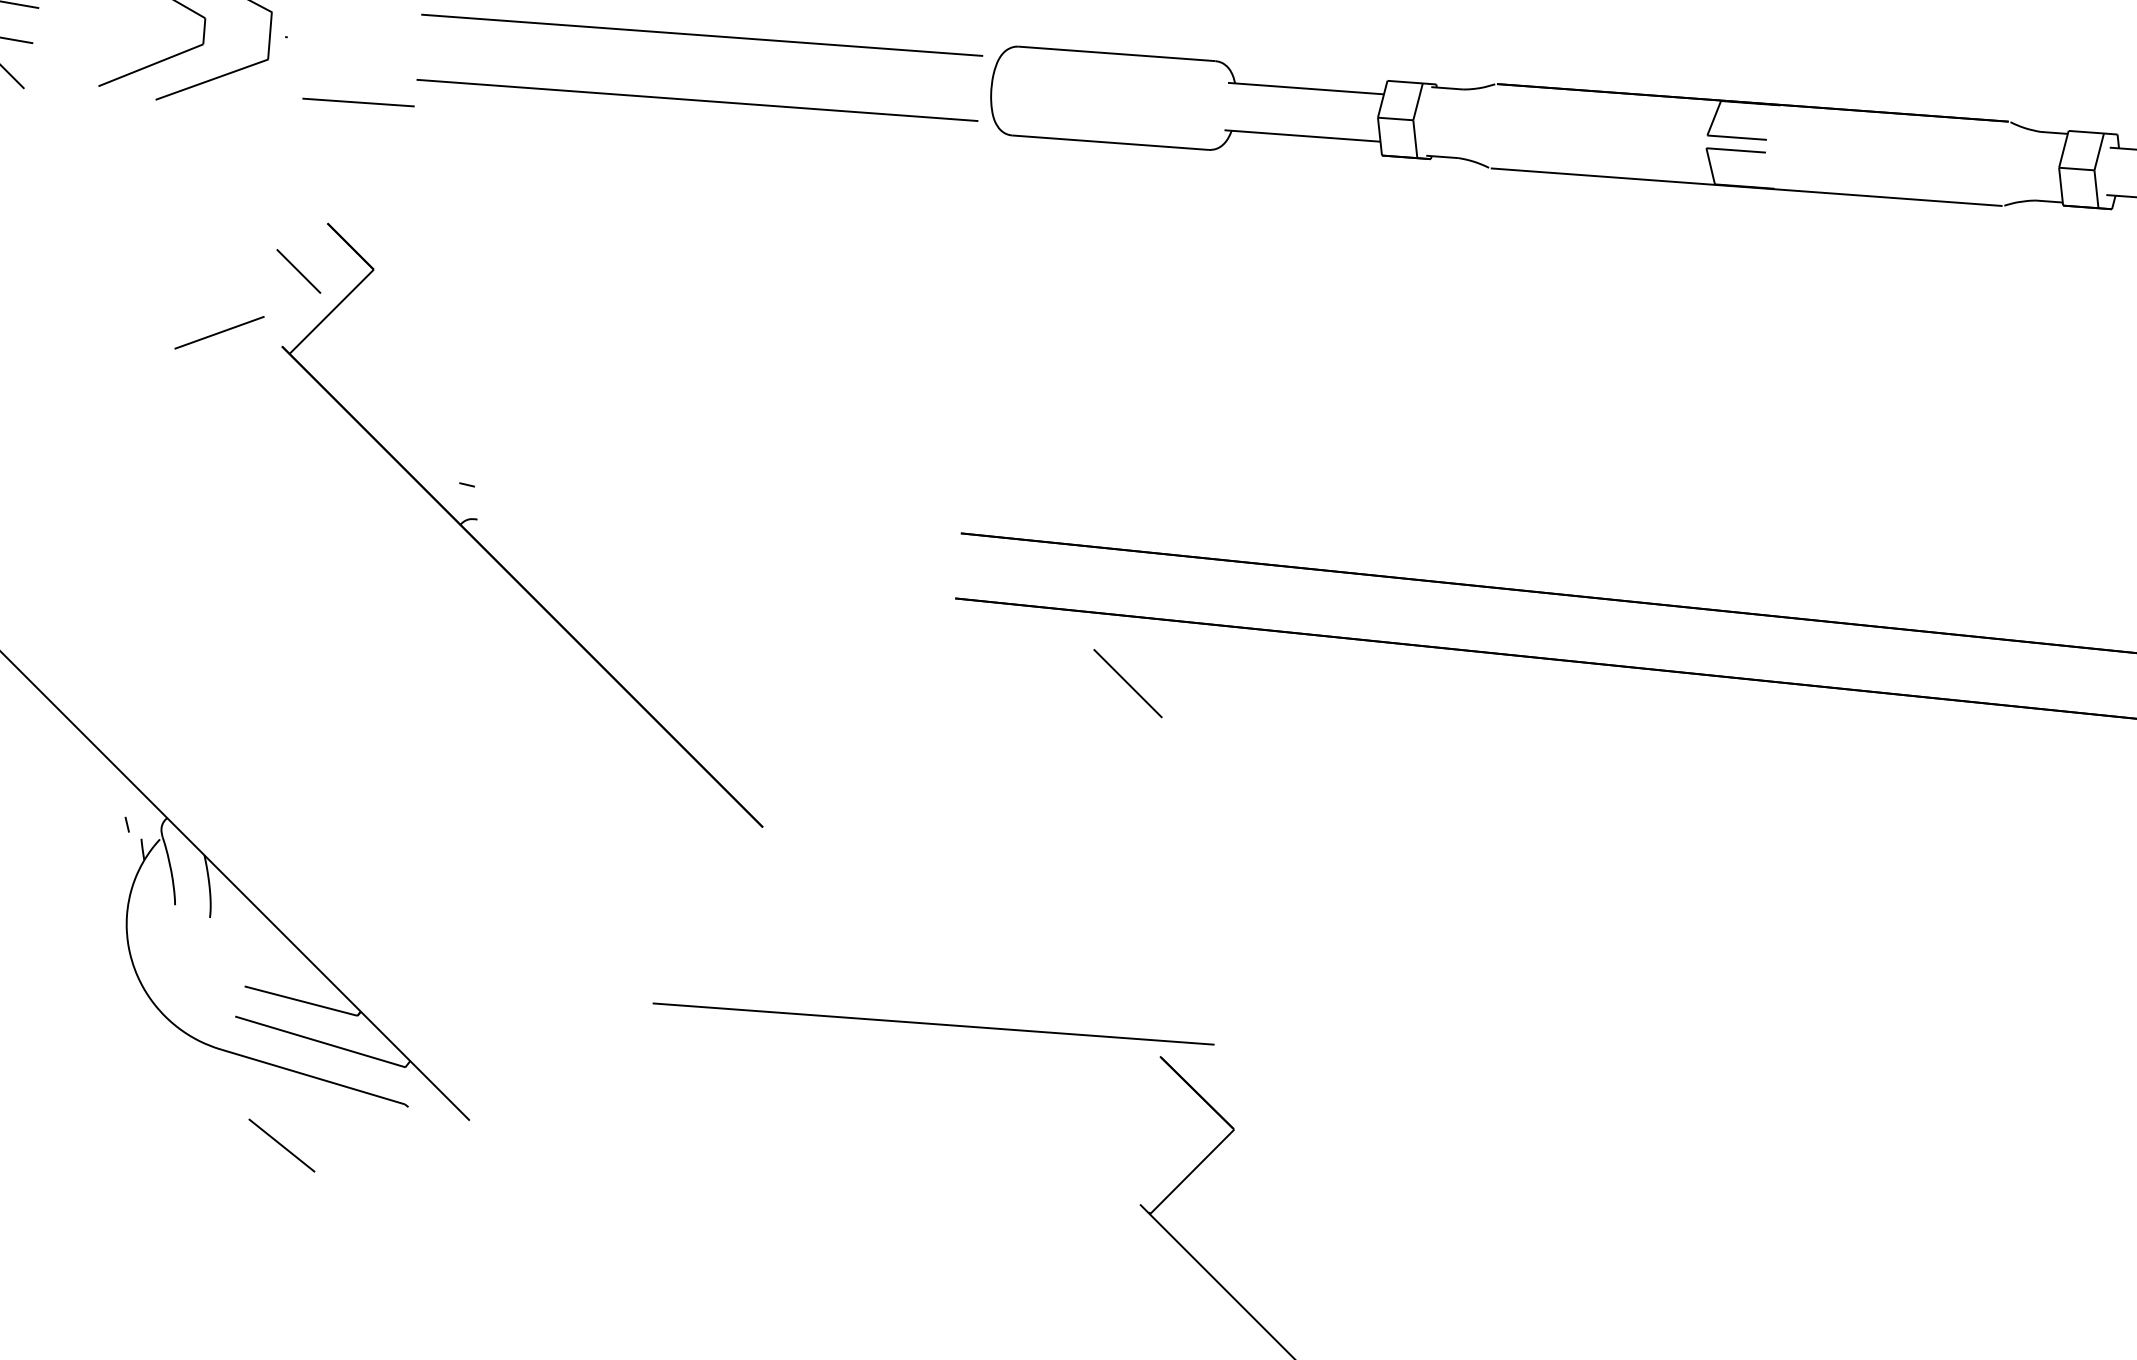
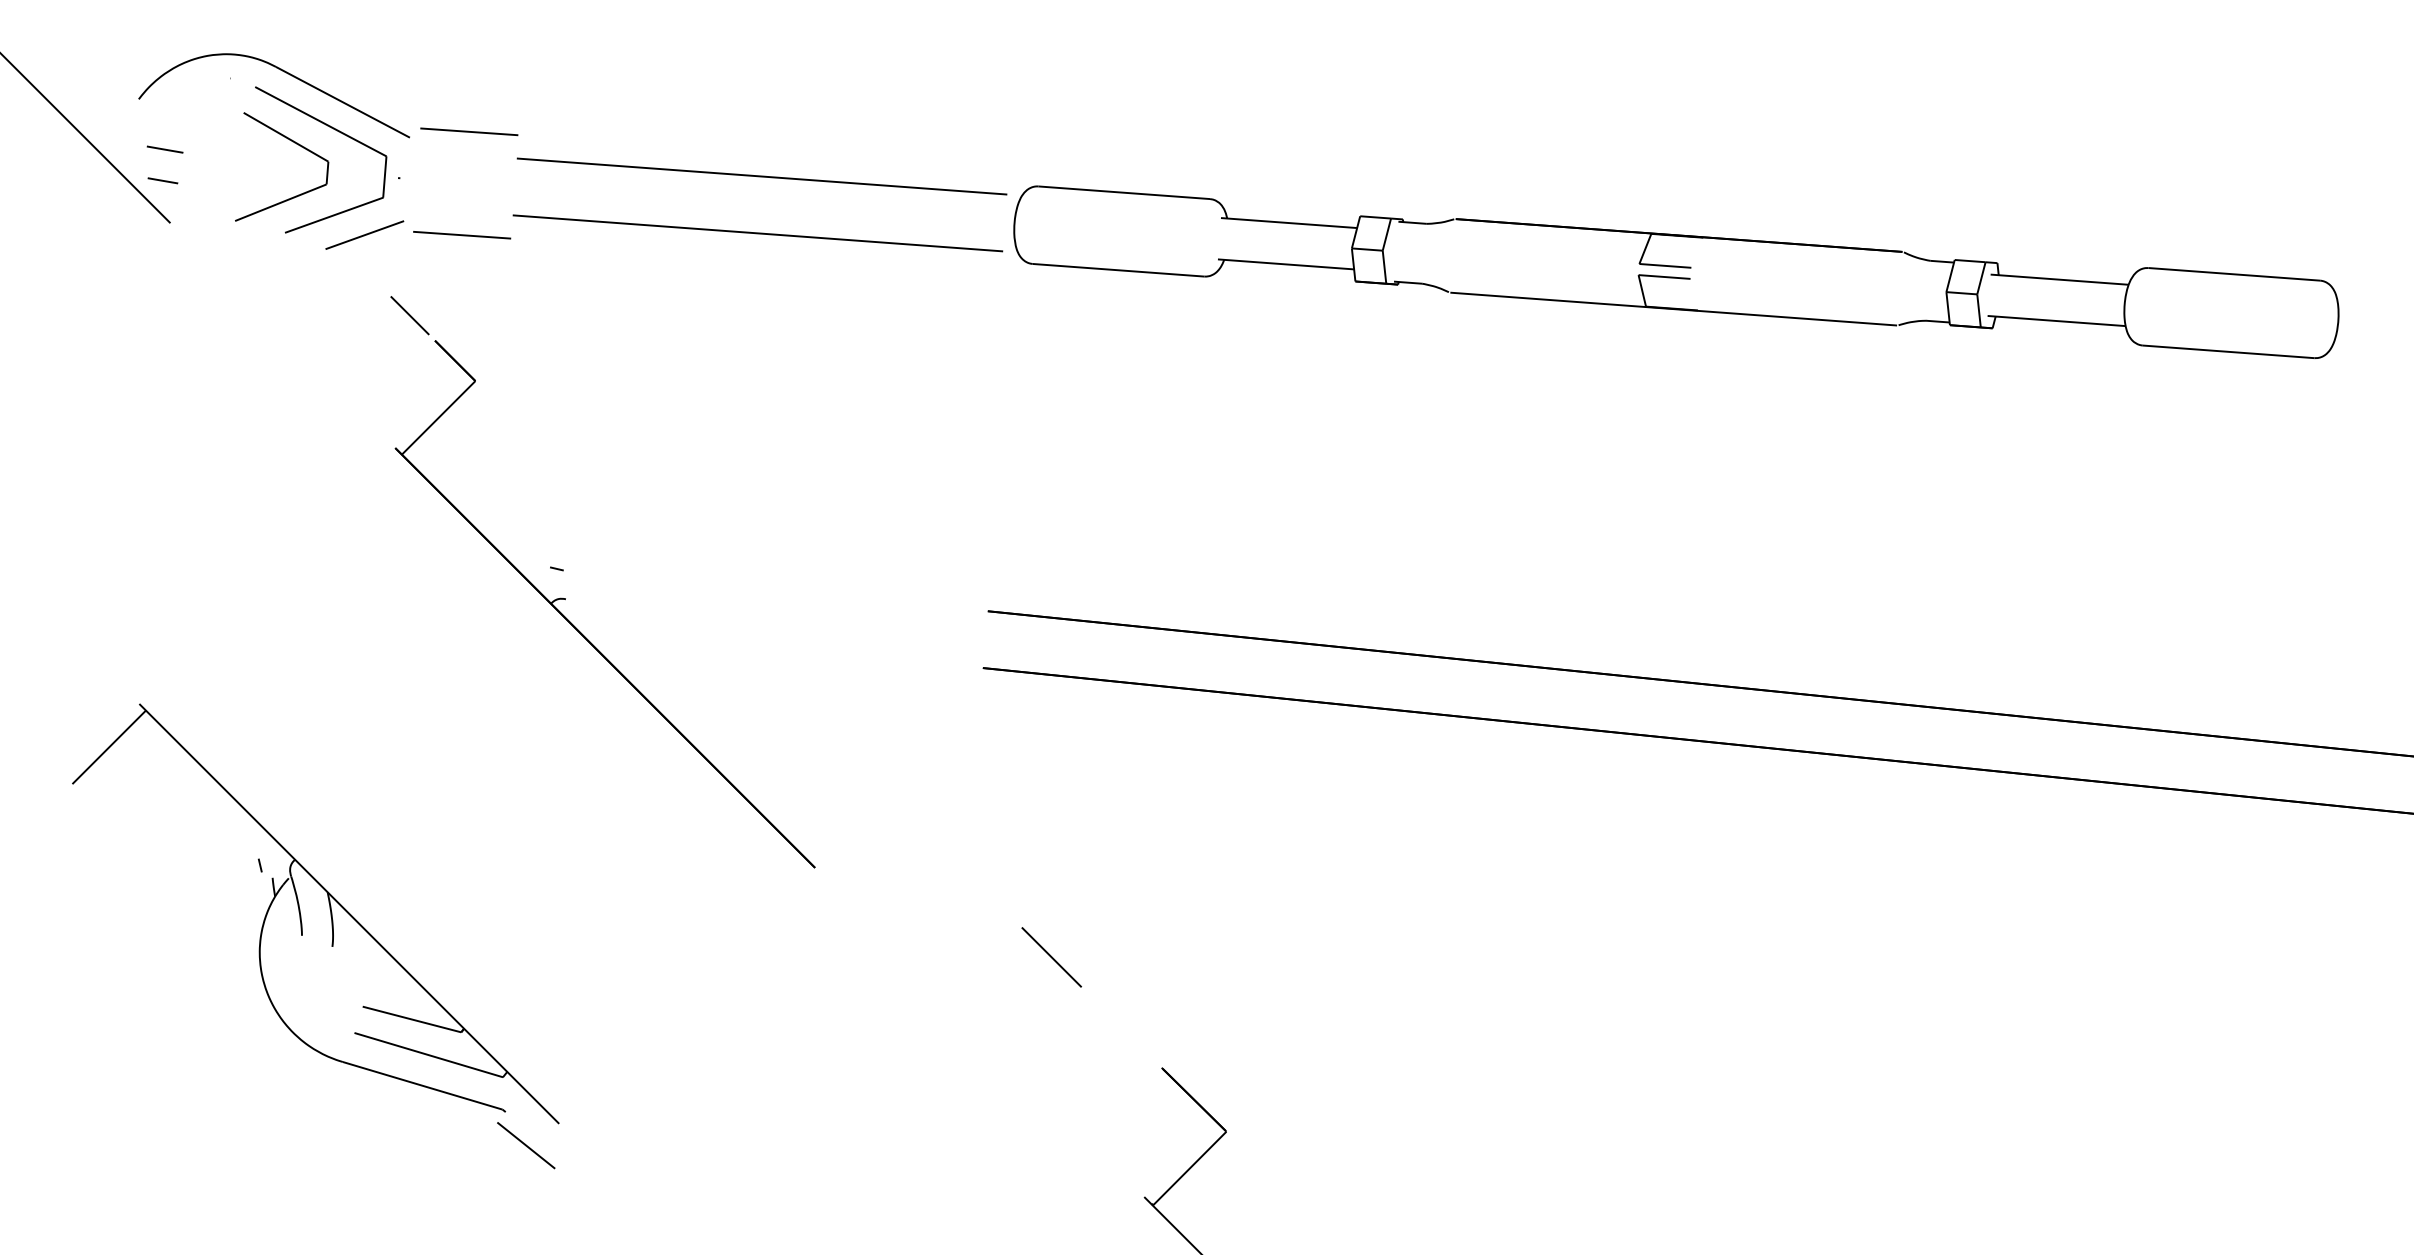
line: (298, 271) -> (409, 315), moved
line: (219, 332) -> (364, 234), moved
line: (1127, 683) -> (1051, 957), moved
line: (932, 1024) -> (963, 1039), removed
line: (282, 1145) -> (526, 1145), moved

